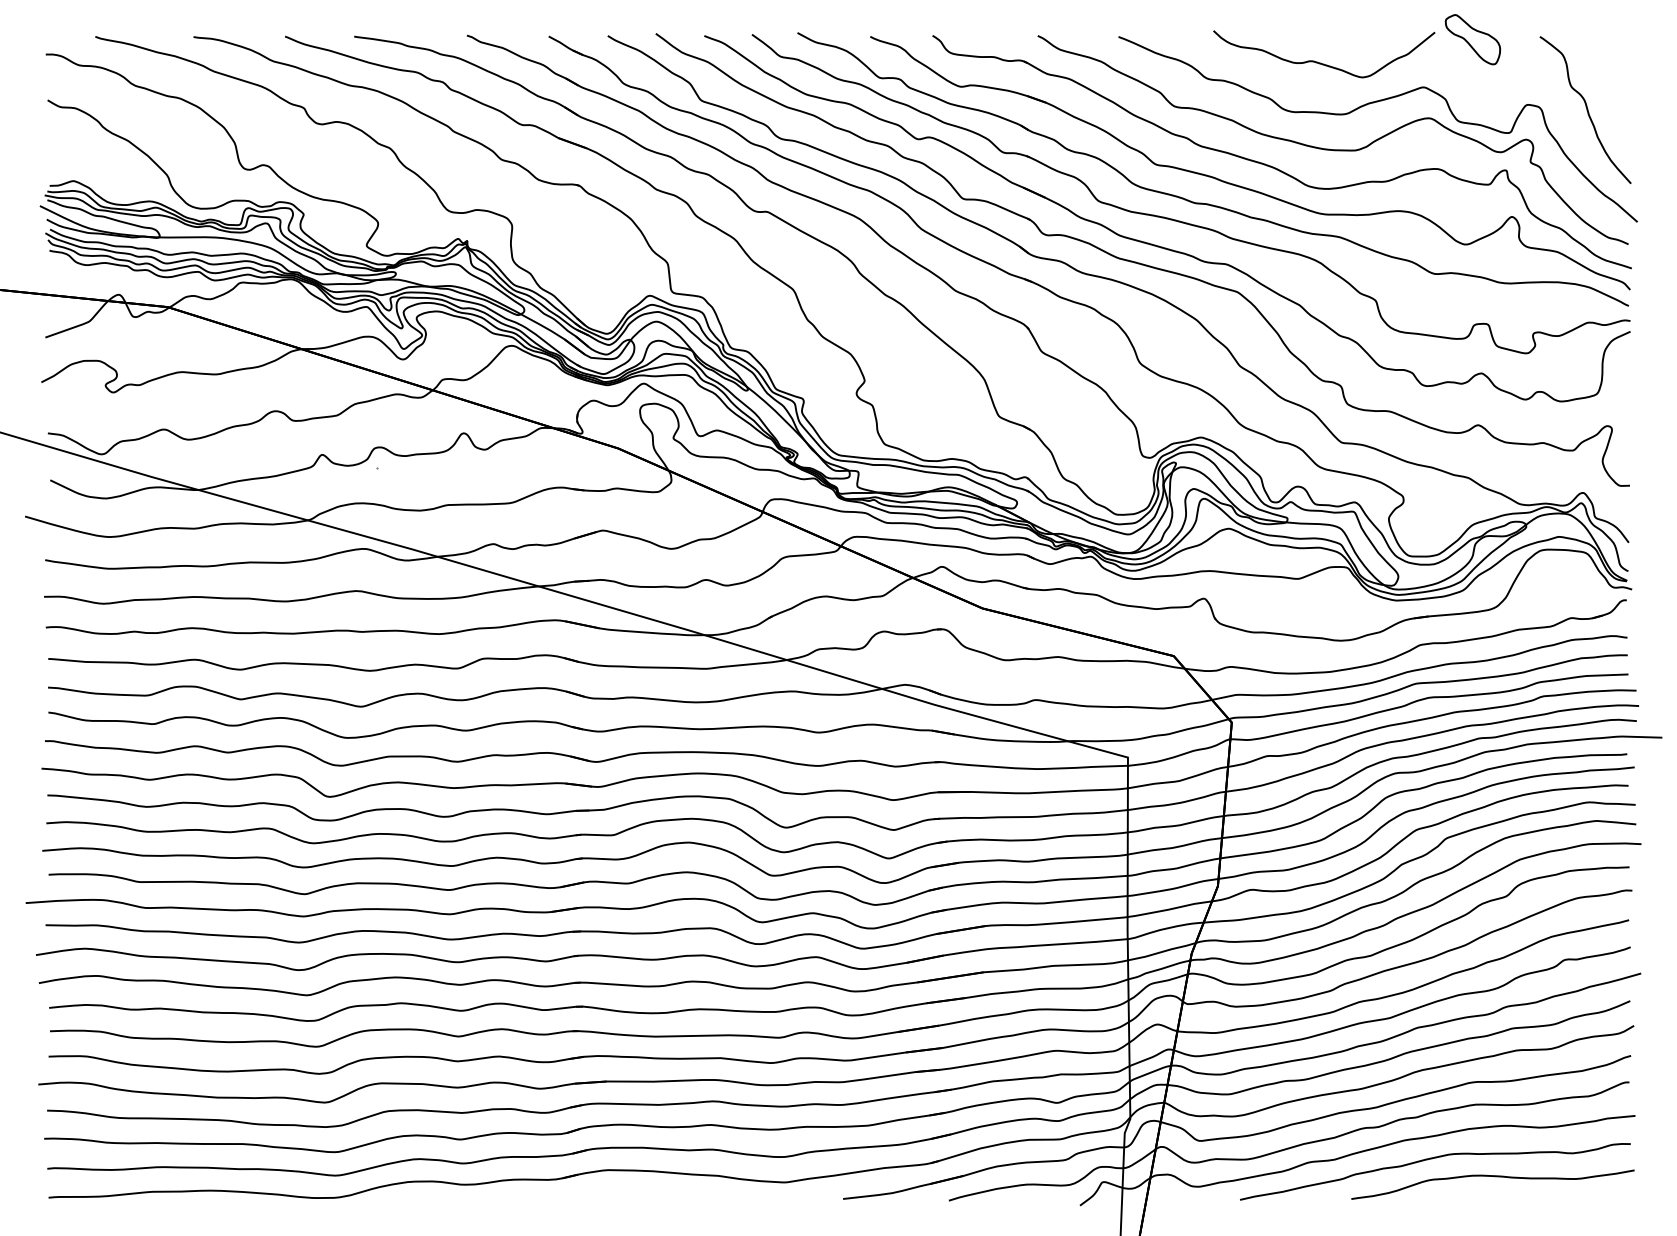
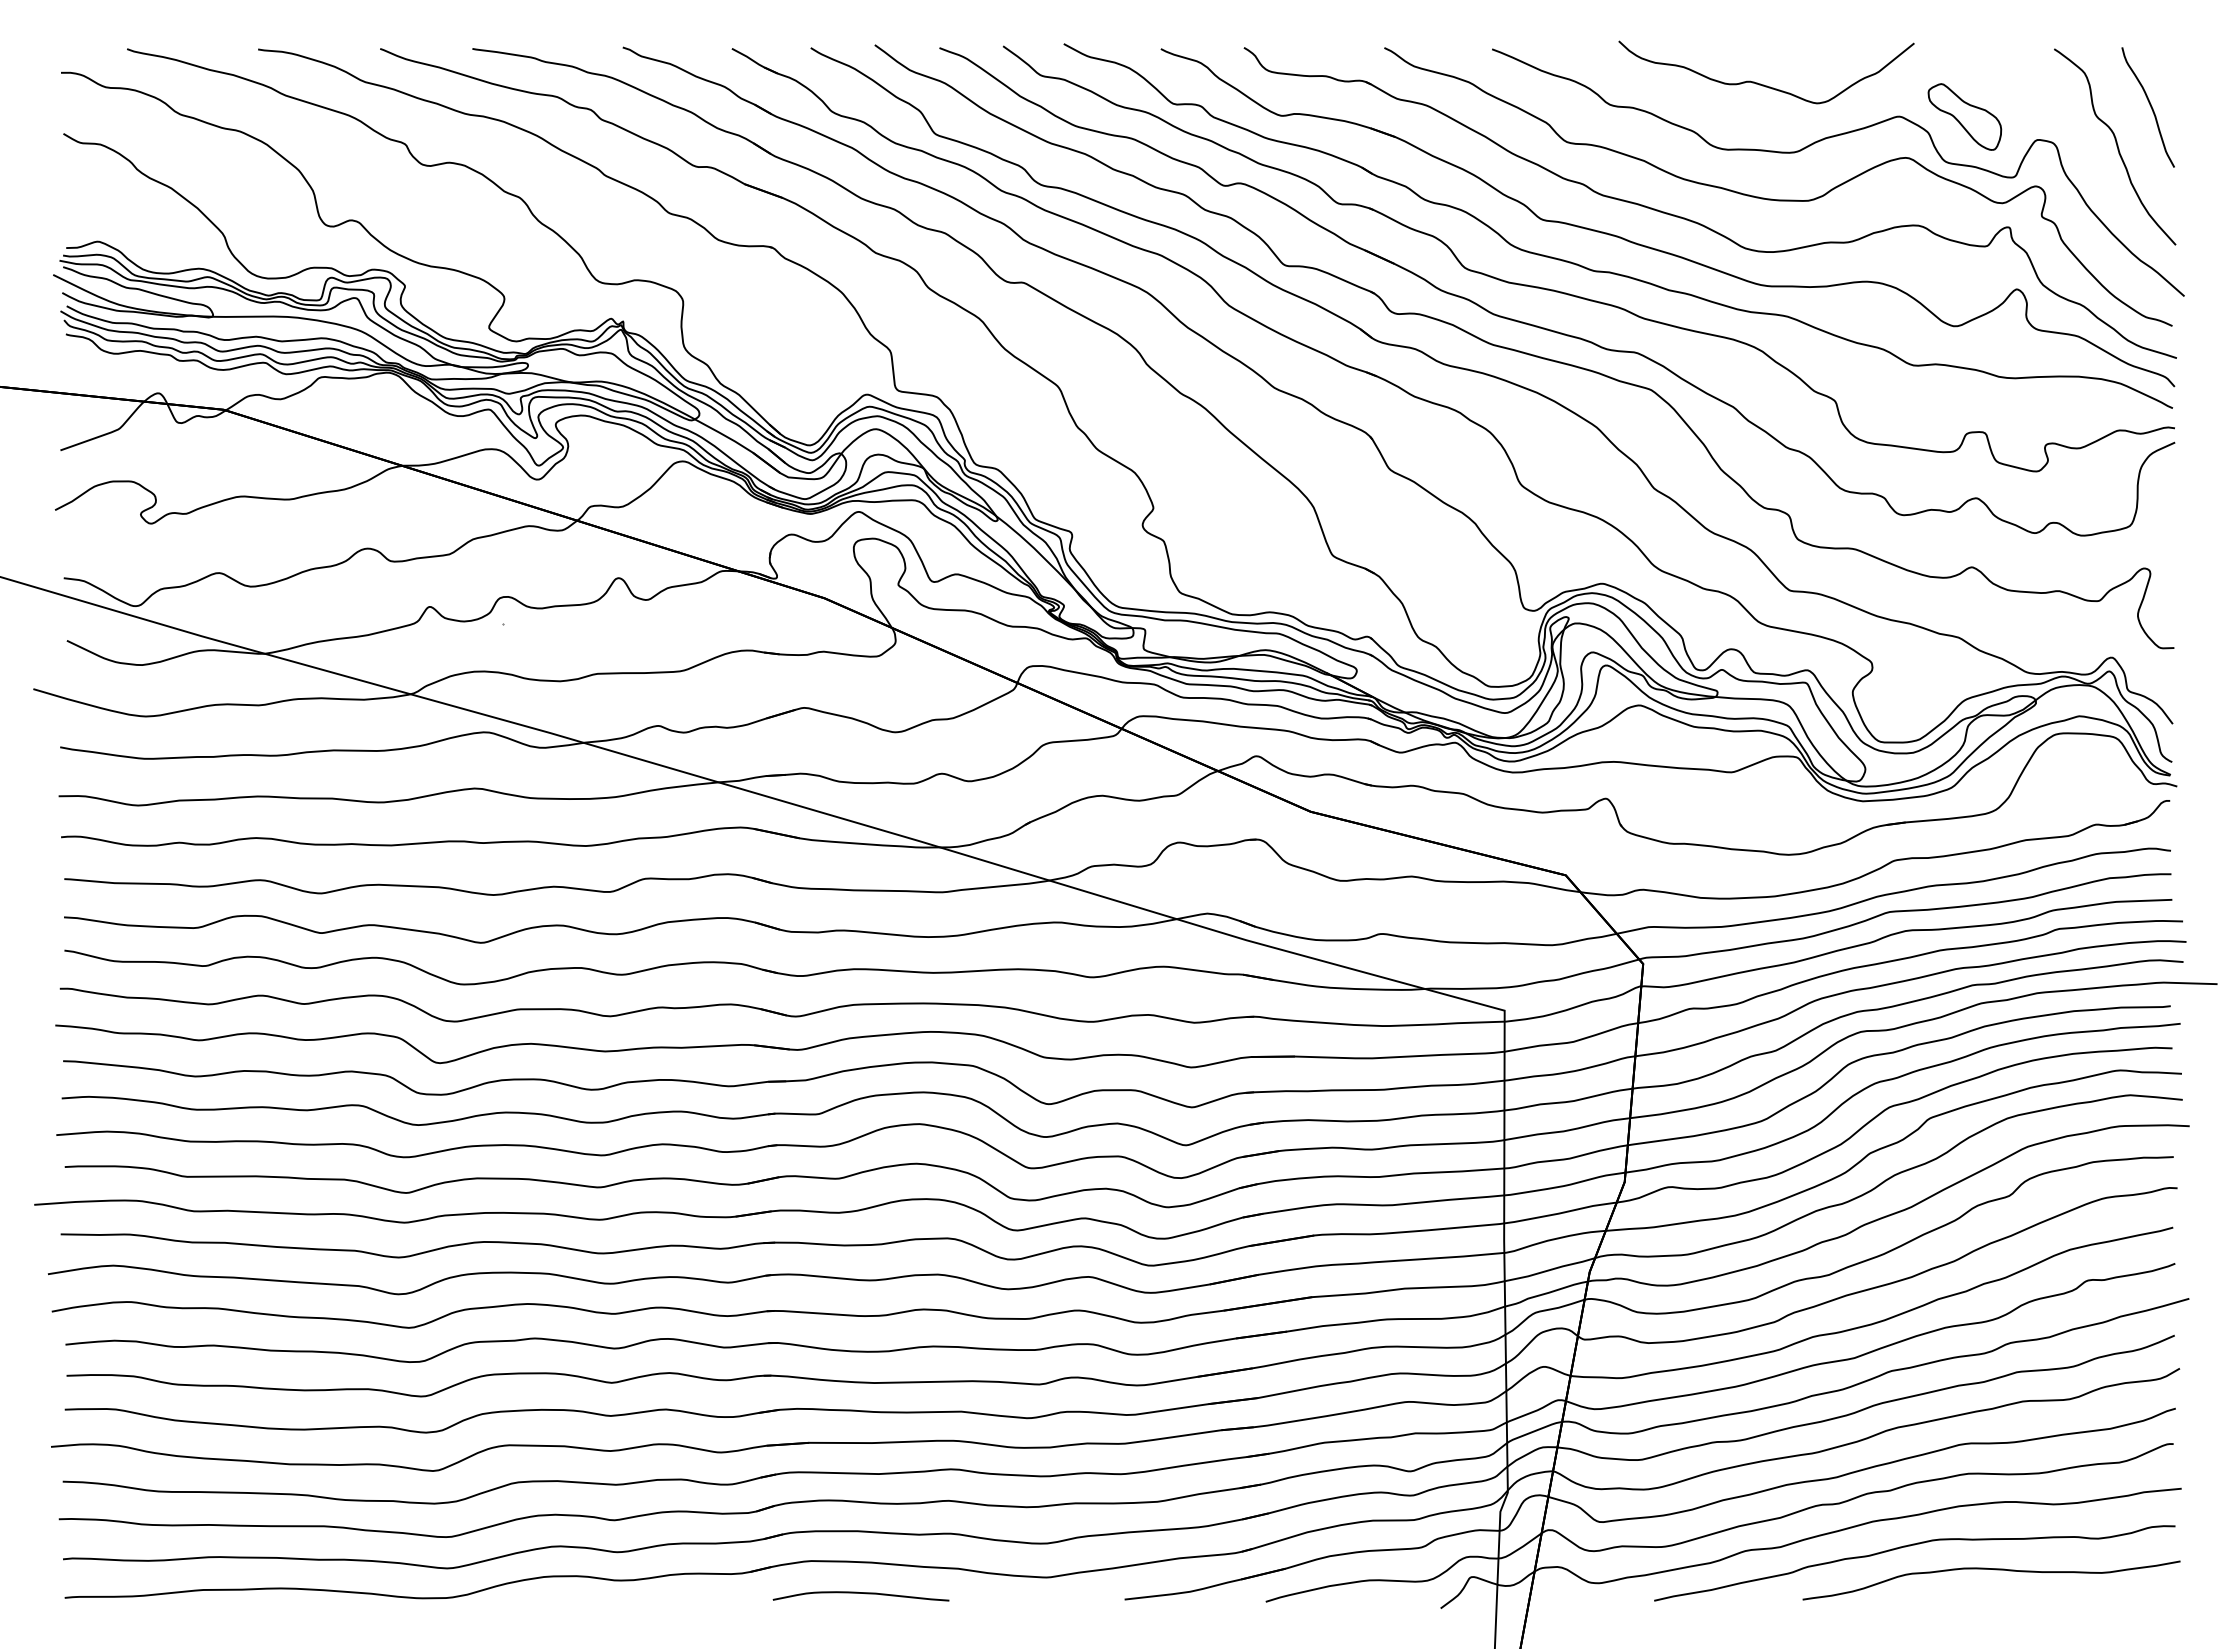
part: (1472, 39) -> (1964, 116), moved
curve: (1611, 79) -> (2149, 105), added
curve: (645, 1194) -> (860, 1593), added

